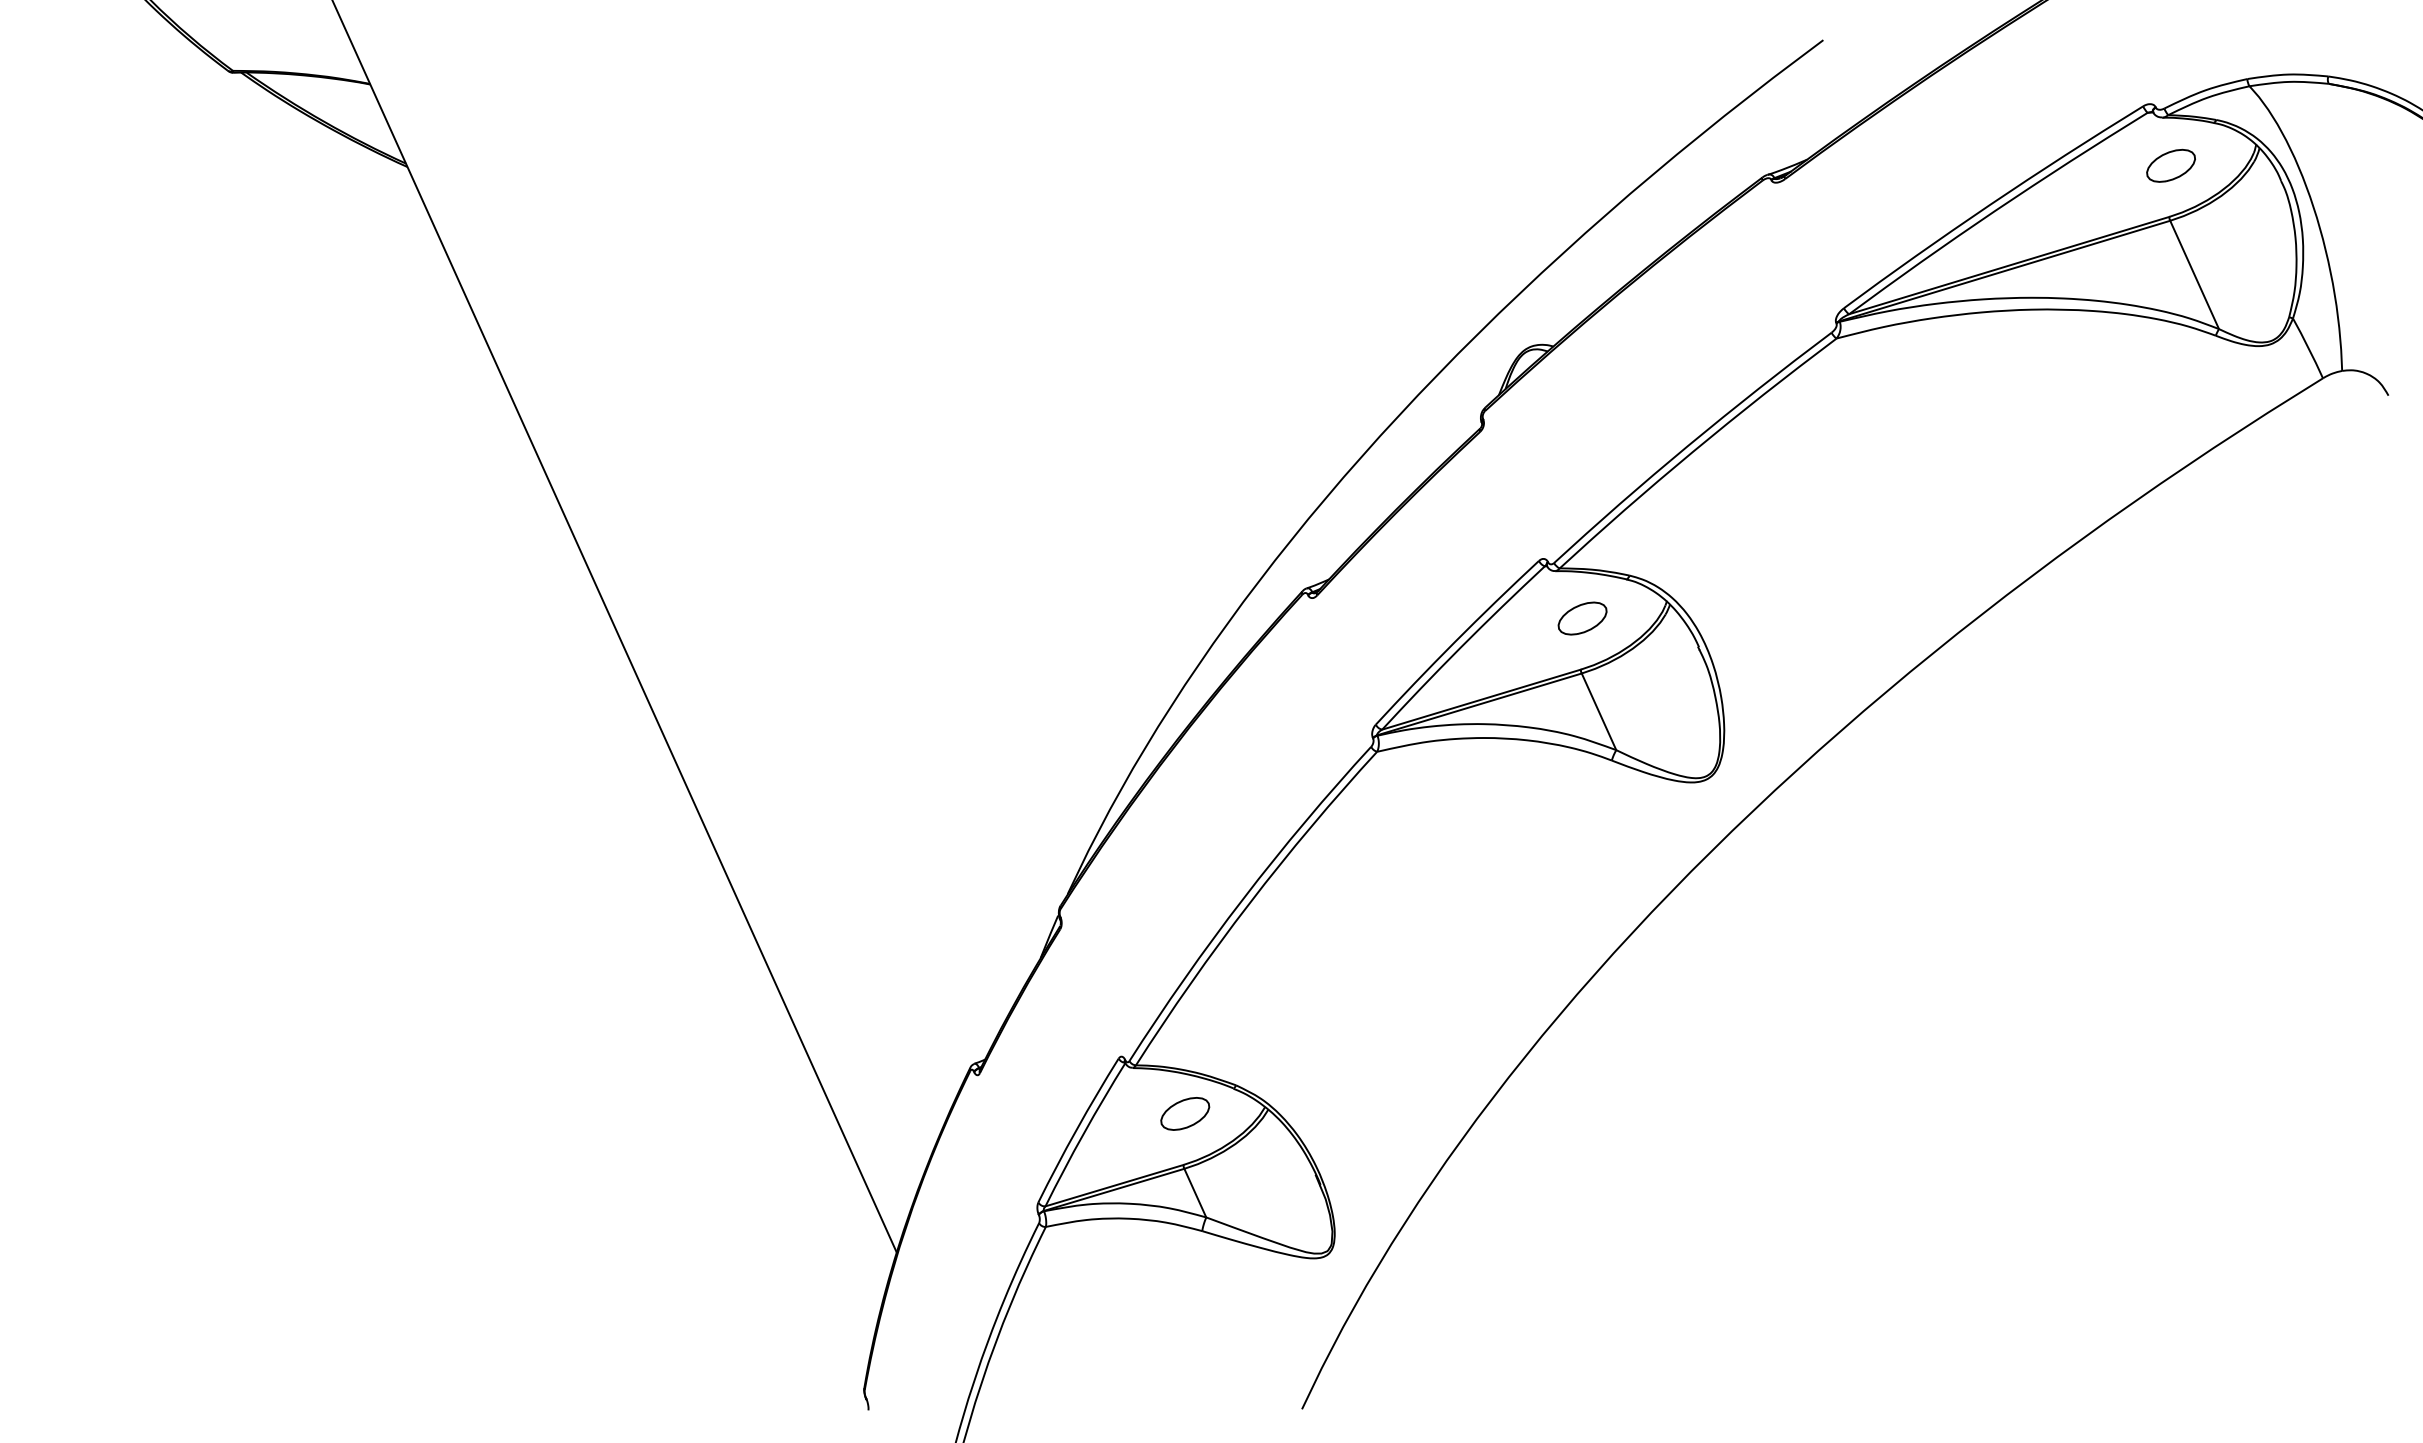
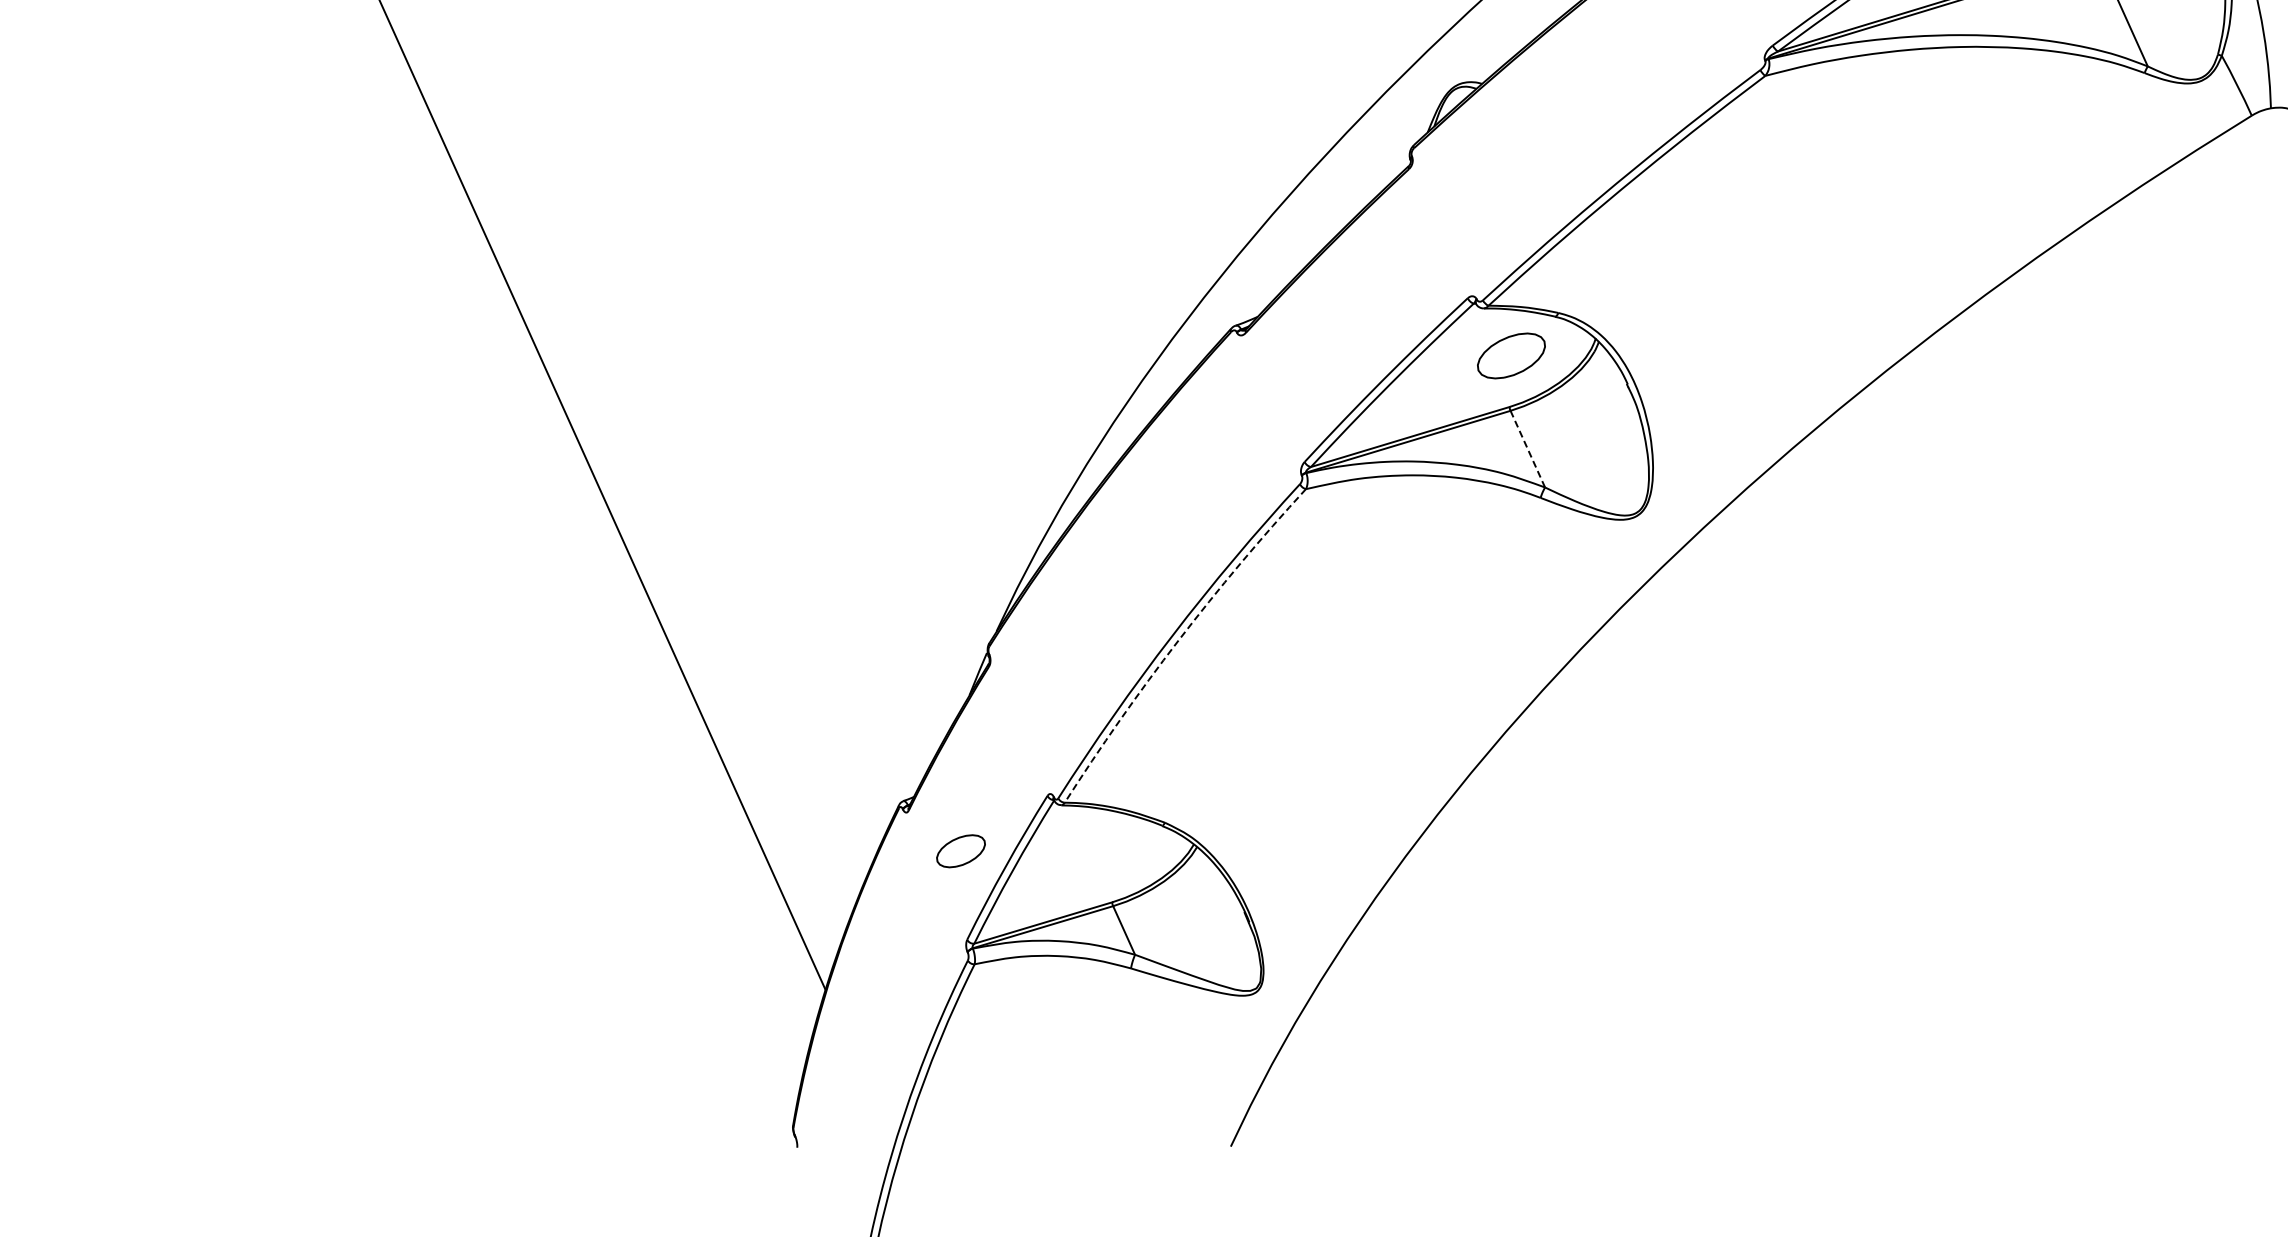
part: (1582, 618) -> (1511, 355), size x1.4
line: (1598, 711) -> (1527, 448), solid -> dashed
arc: (1249, 903) -> (1178, 640), solid -> dashed
part: (1185, 1113) -> (961, 850), moved

